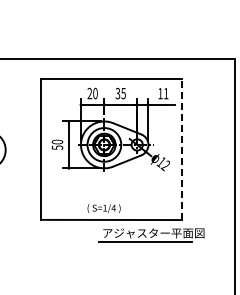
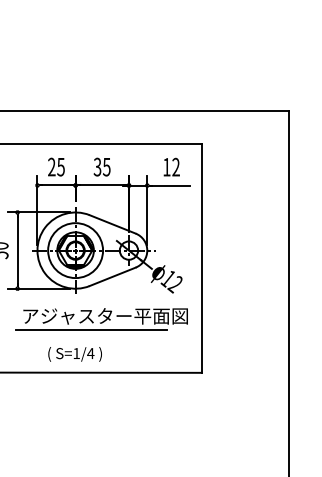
text: (95, 93) -> (61, 166), 20 -> 25
text: (165, 93) -> (175, 166), 11 -> 12
line: (181, 149) -> (201, 258), dashed -> solid
part: (151, 235) -> (101, 319), moved

